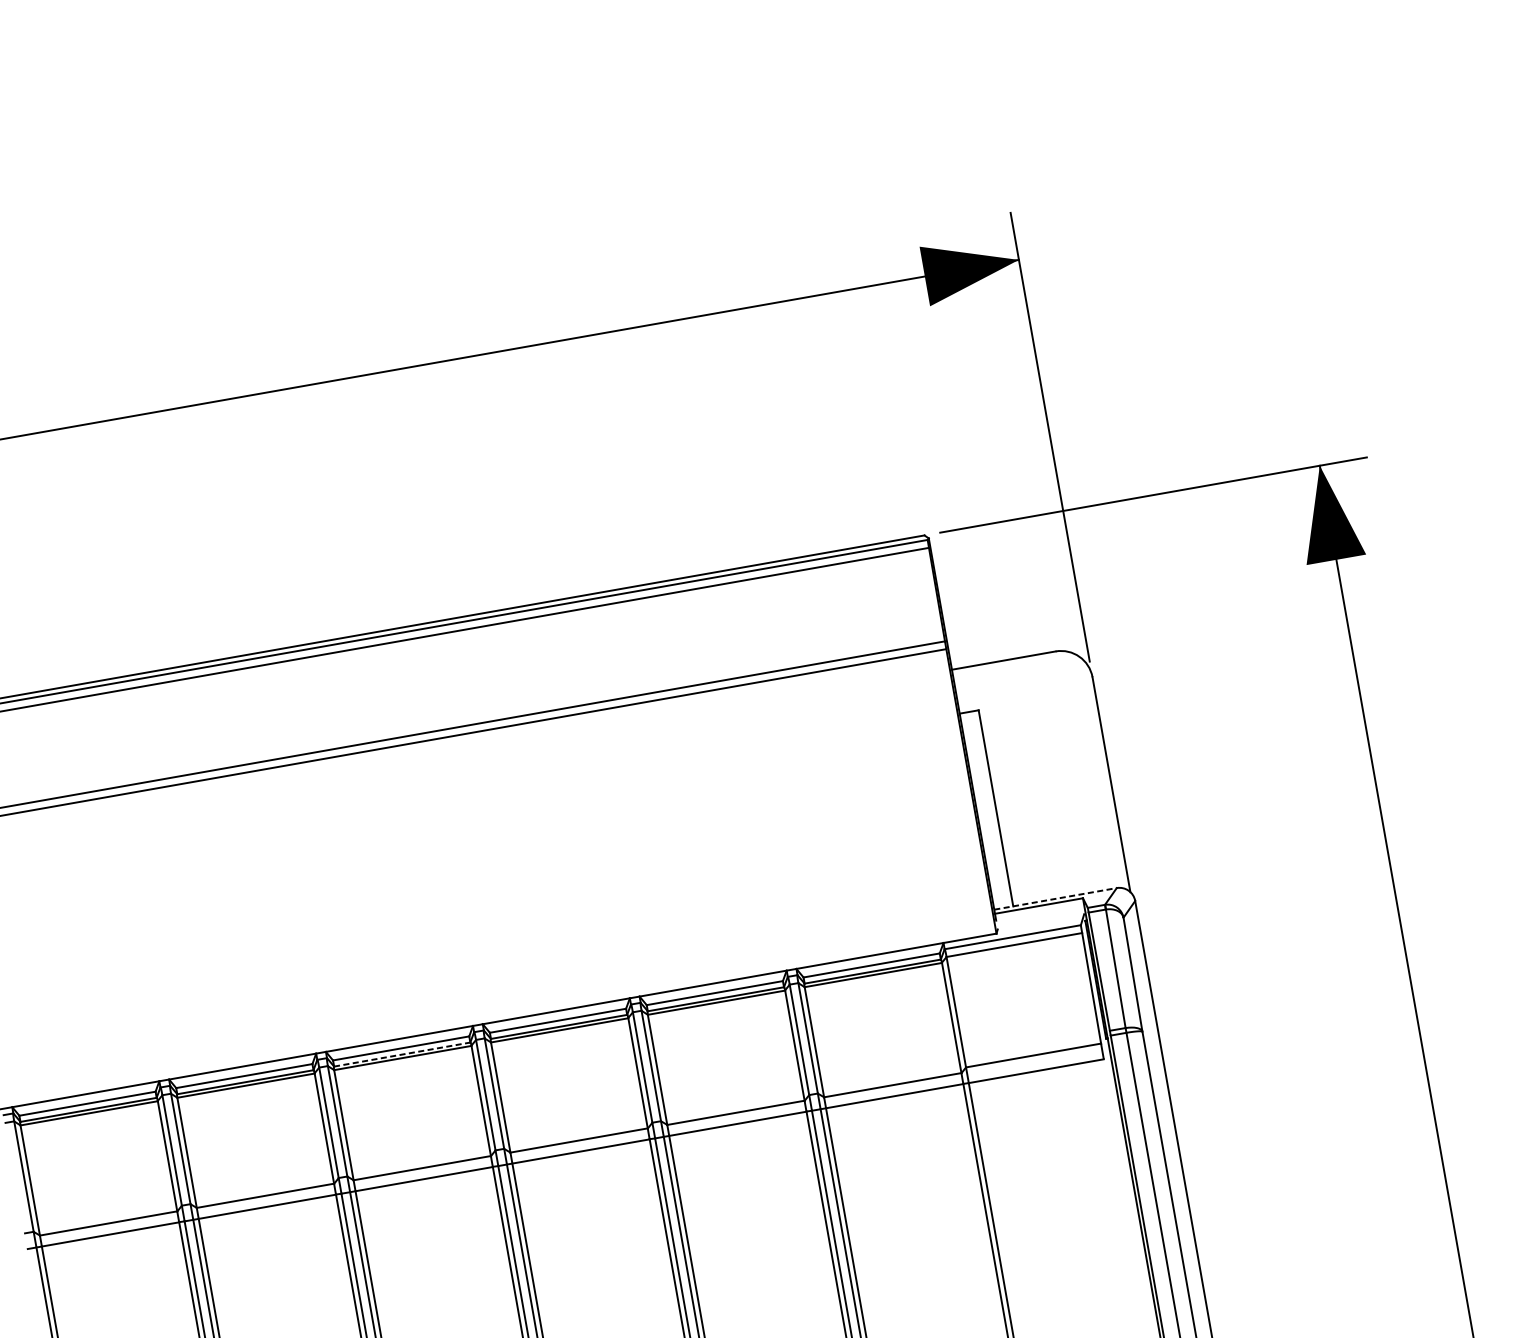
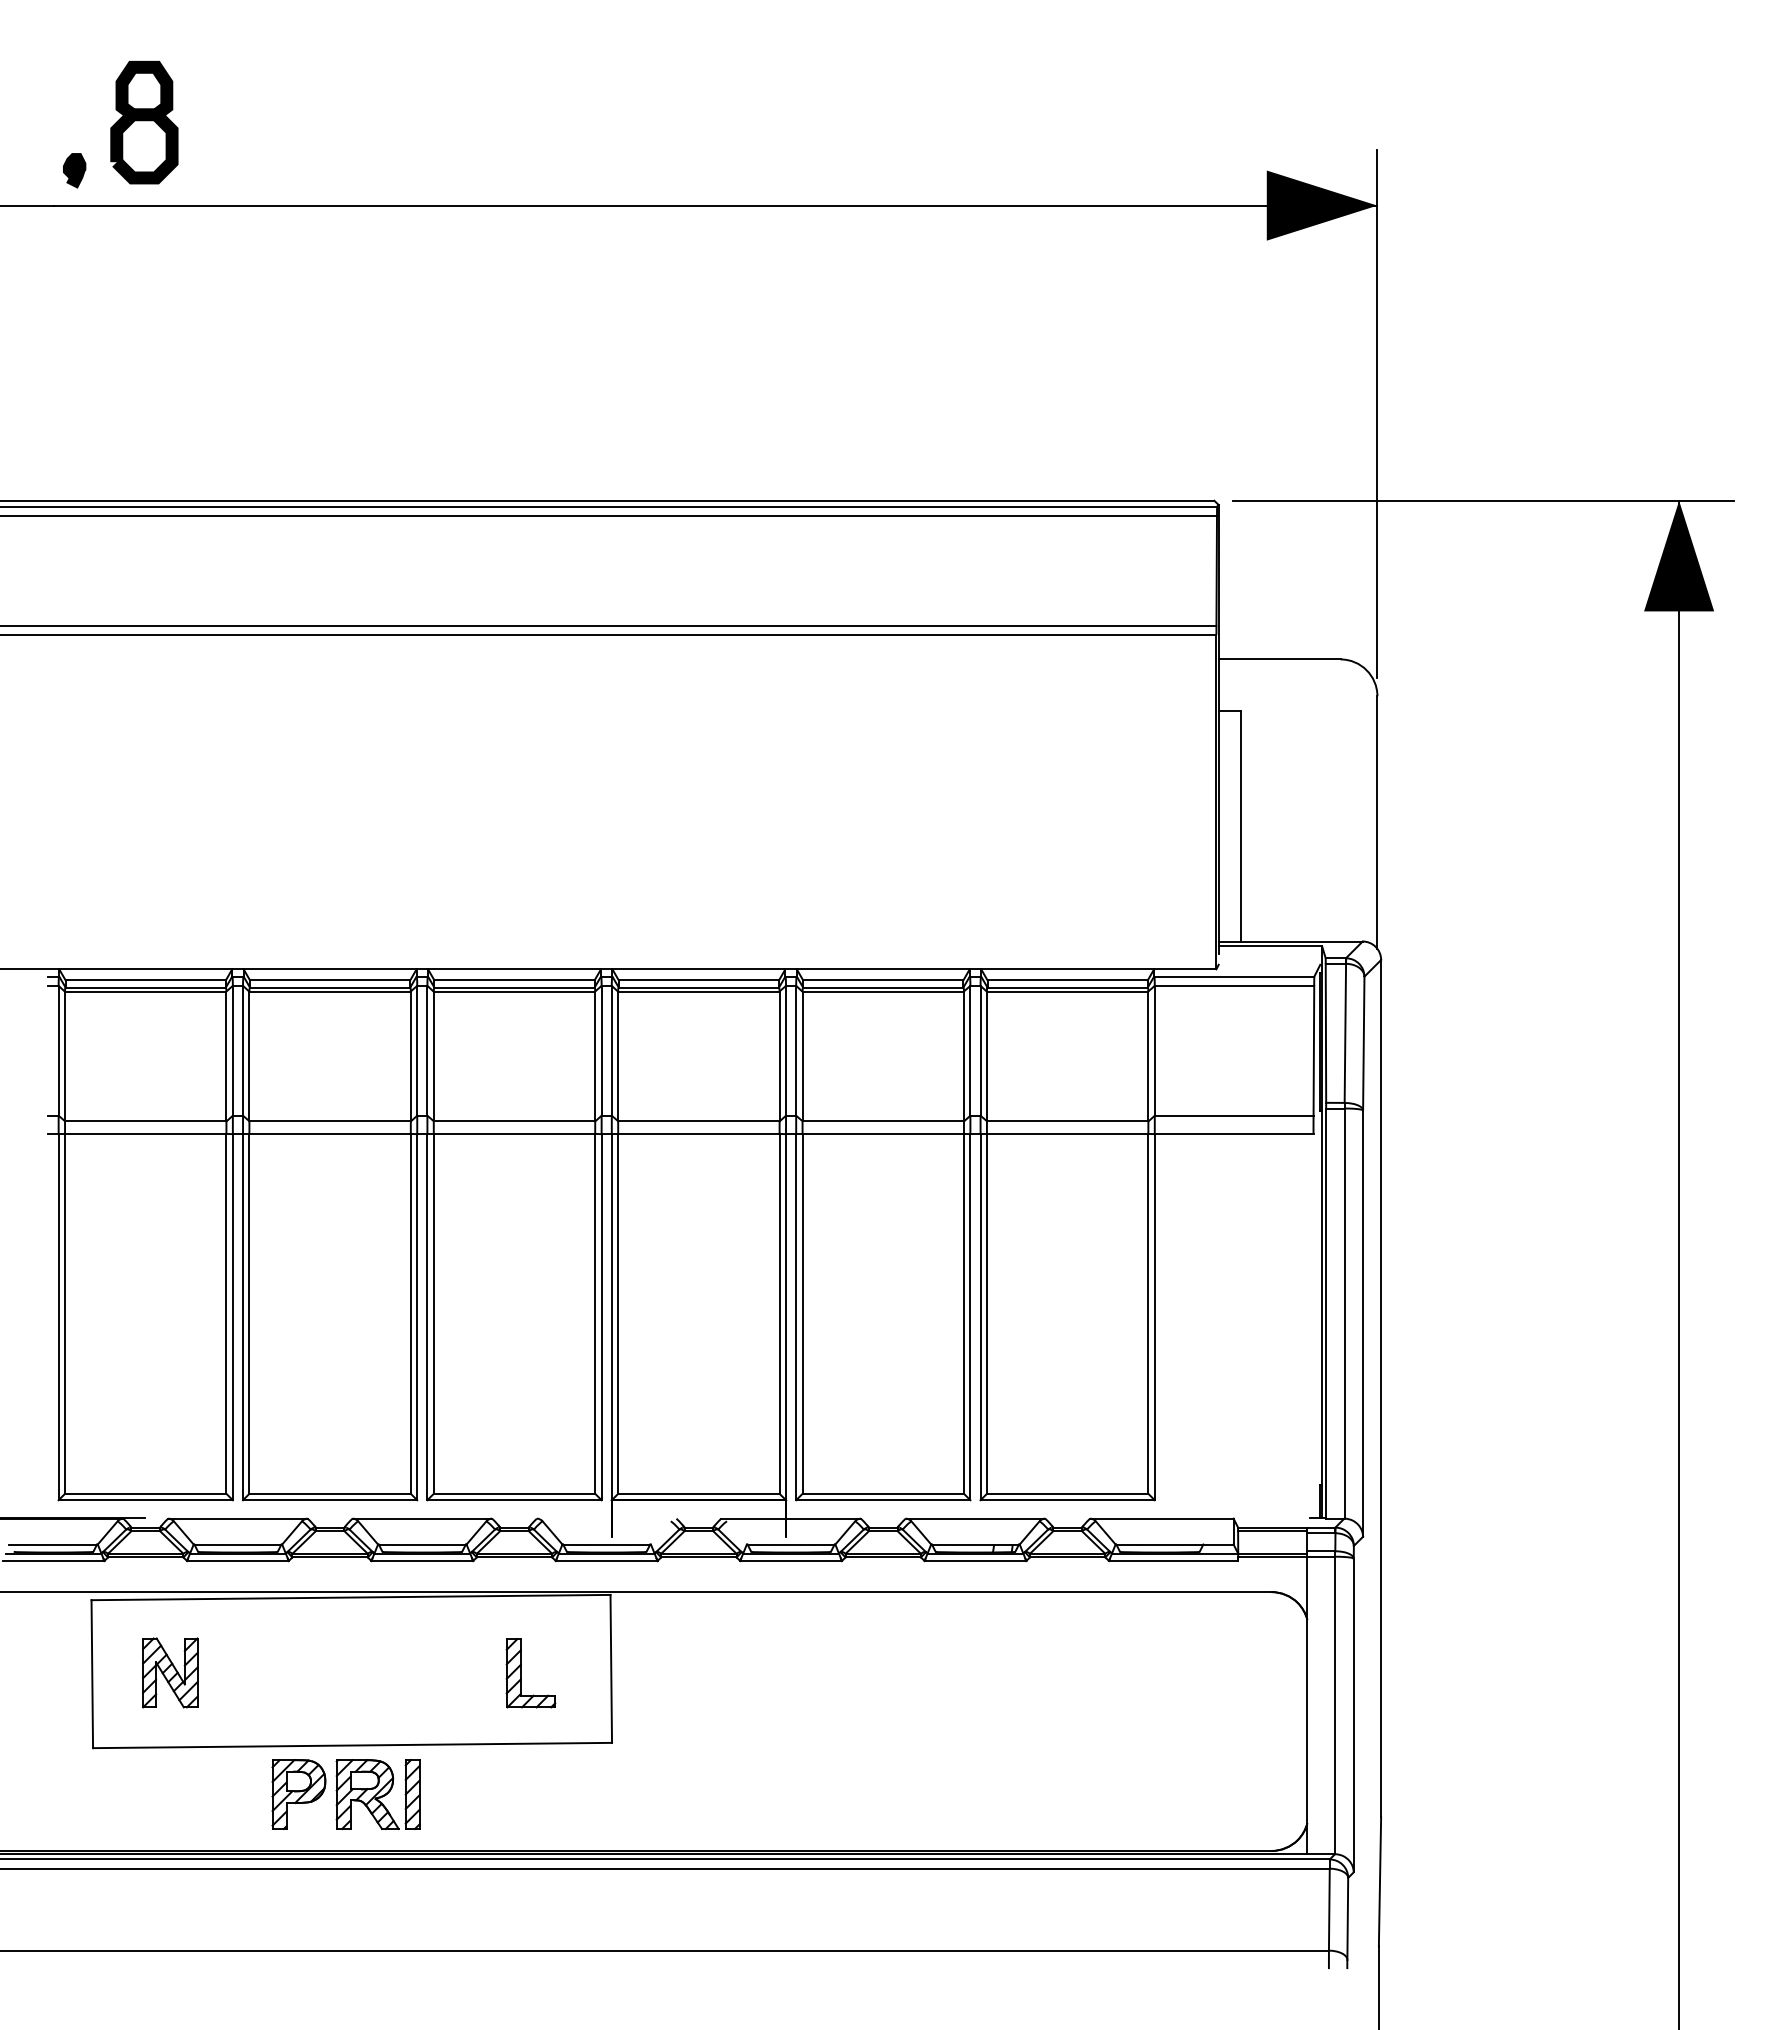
line: (1056, 898) -> (1291, 941), dashed -> solid
line: (403, 1054) -> (515, 987), dashed -> solid

